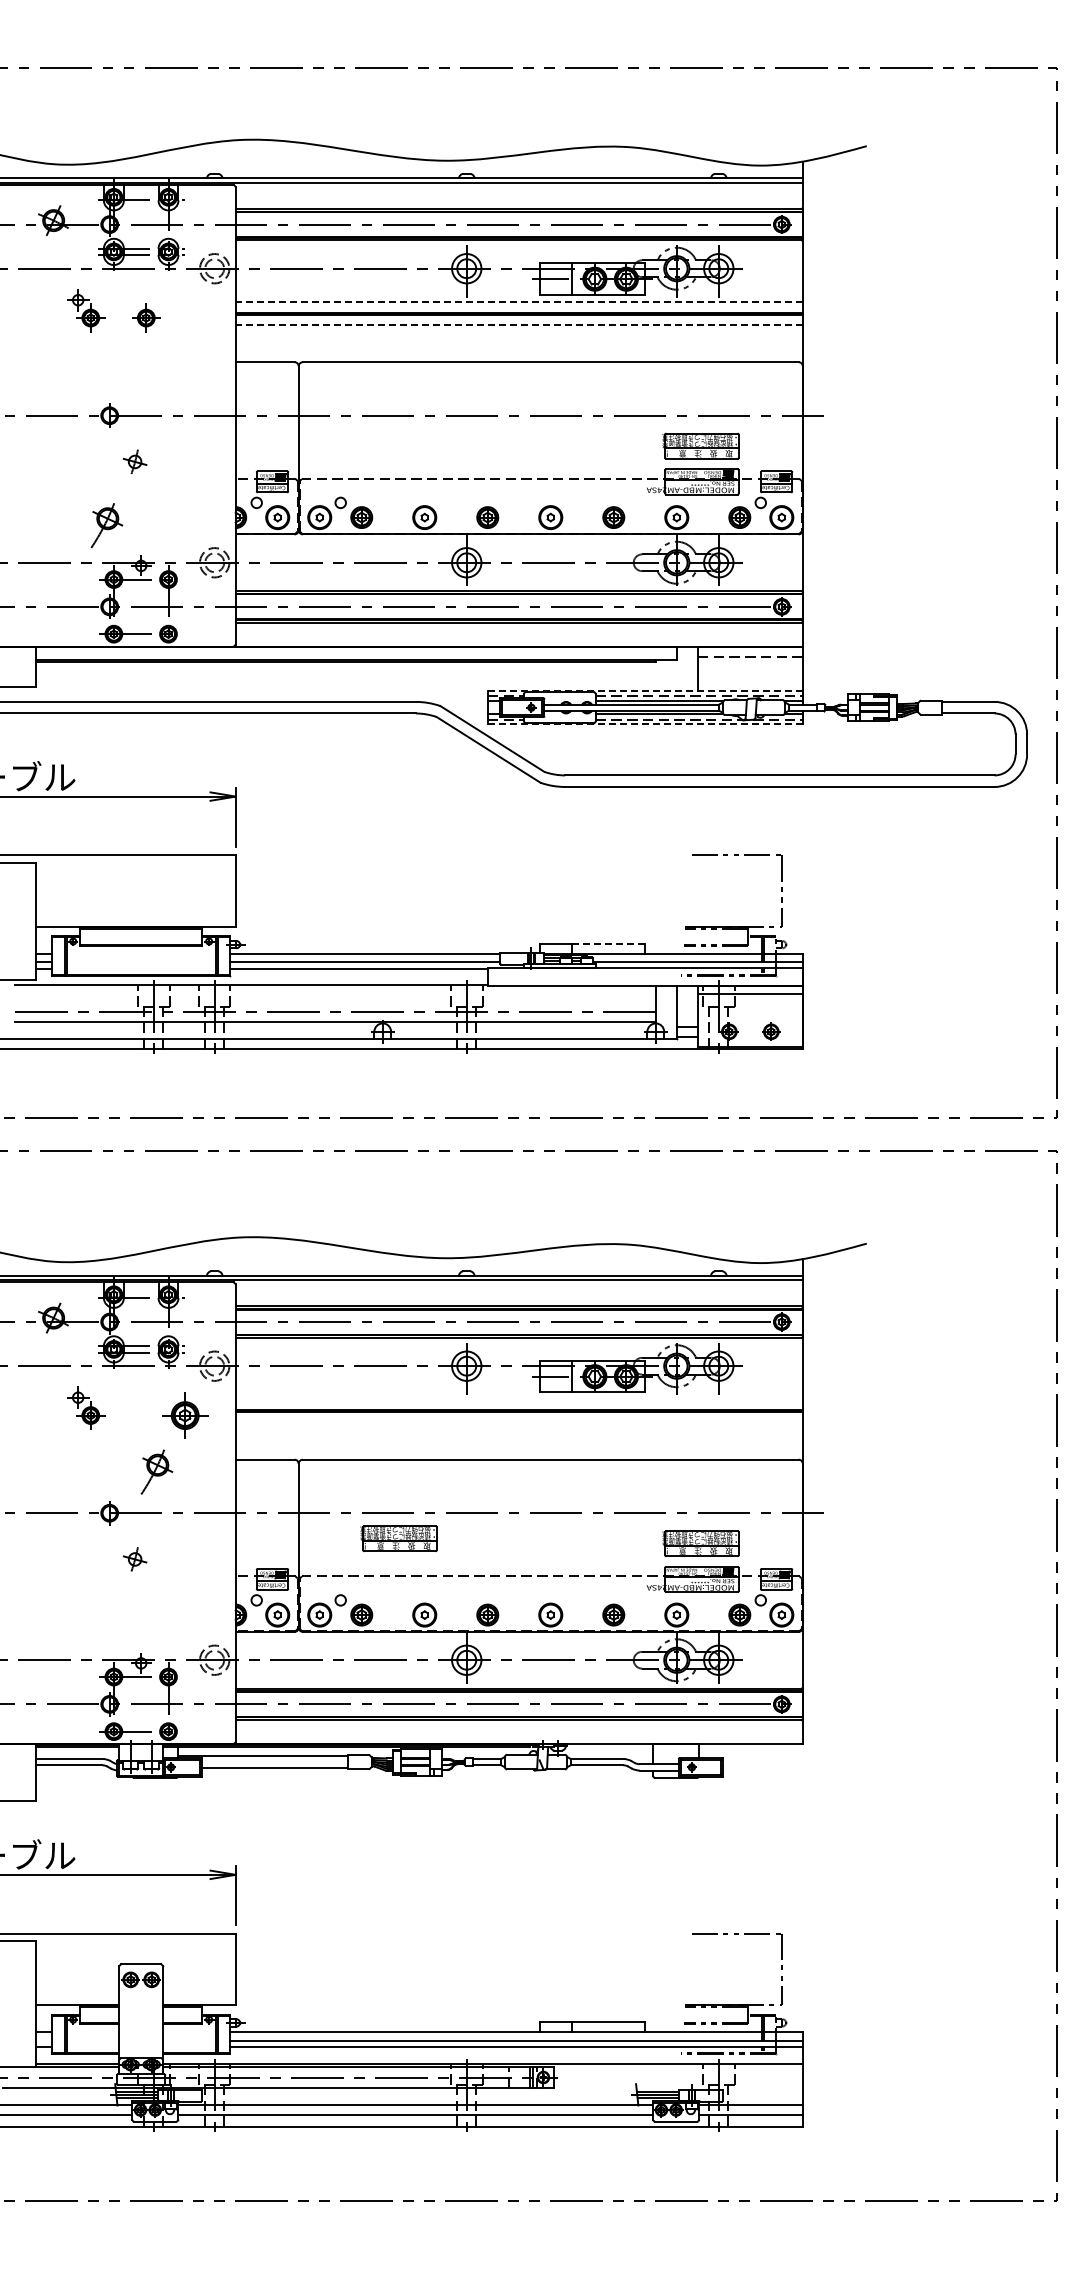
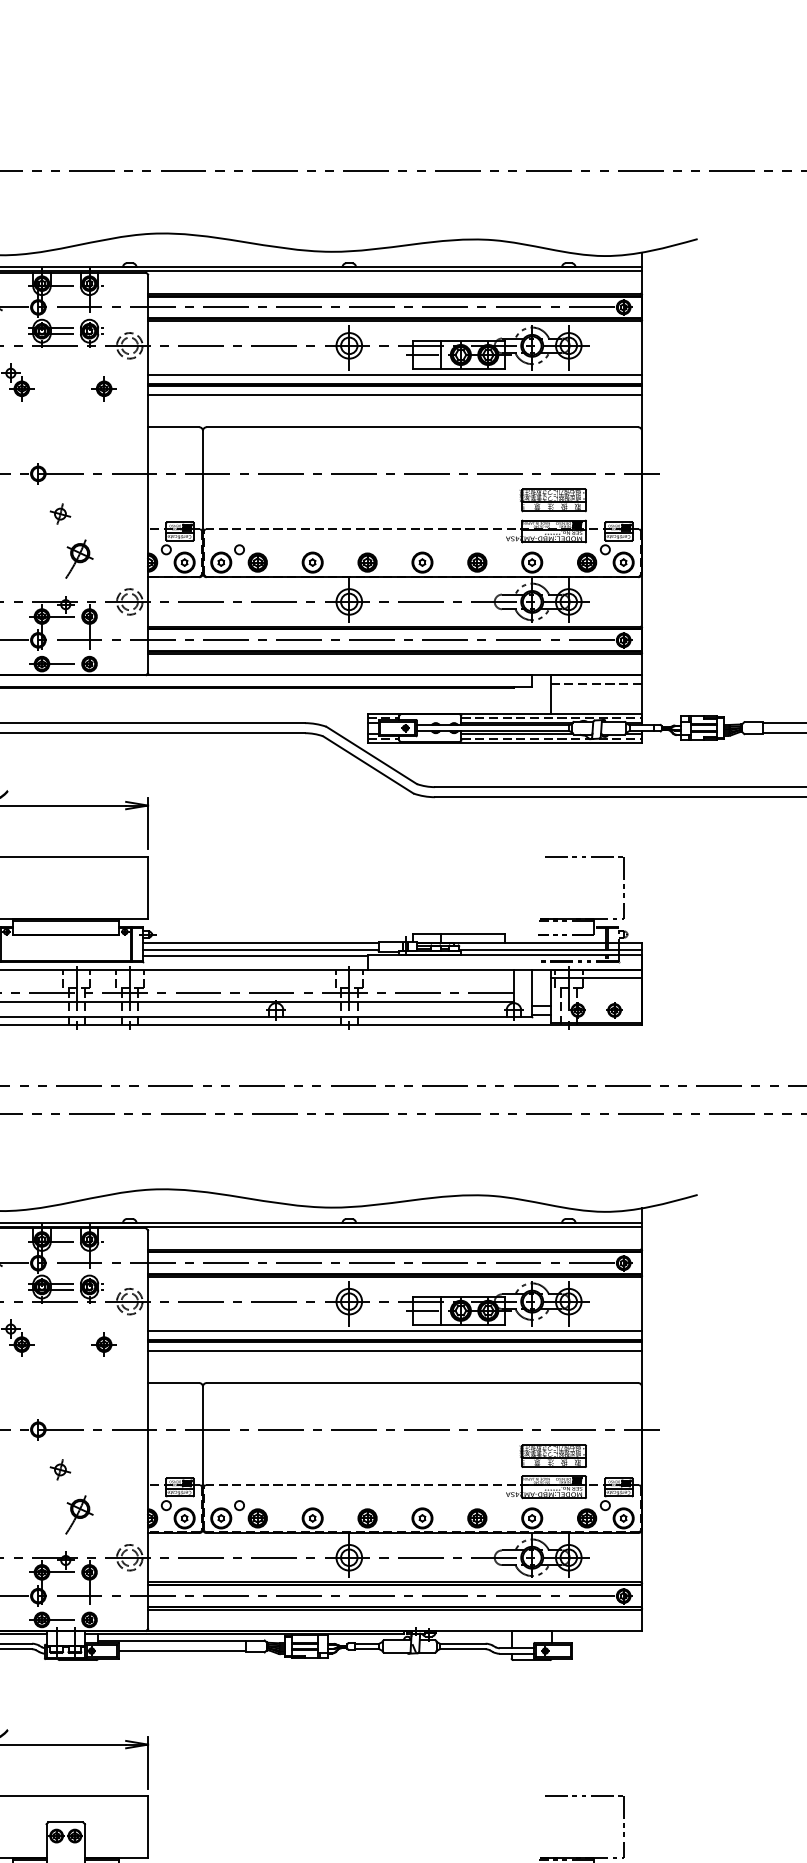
line: (519, 302) -> (395, 375), dashed -> solid
part: (146, 317) -> (104, 388), moved
line: (519, 325) -> (395, 395), dashed -> solid
part: (106, 525) -> (79, 559), moved
line: (645, 690) -> (504, 713), dashed -> solid
line: (645, 724) -> (504, 742), dashed -> solid
line: (608, 943) -> (472, 933), dashed -> solid
line: (518, 1399) -> (394, 1330), added
part: (185, 1415) -> (104, 1344), size x0.62
line: (518, 1422) -> (394, 1350), added
part: (156, 1471) -> (79, 1514), moved
part: (398, 1538) -> (289, 1451), removed

